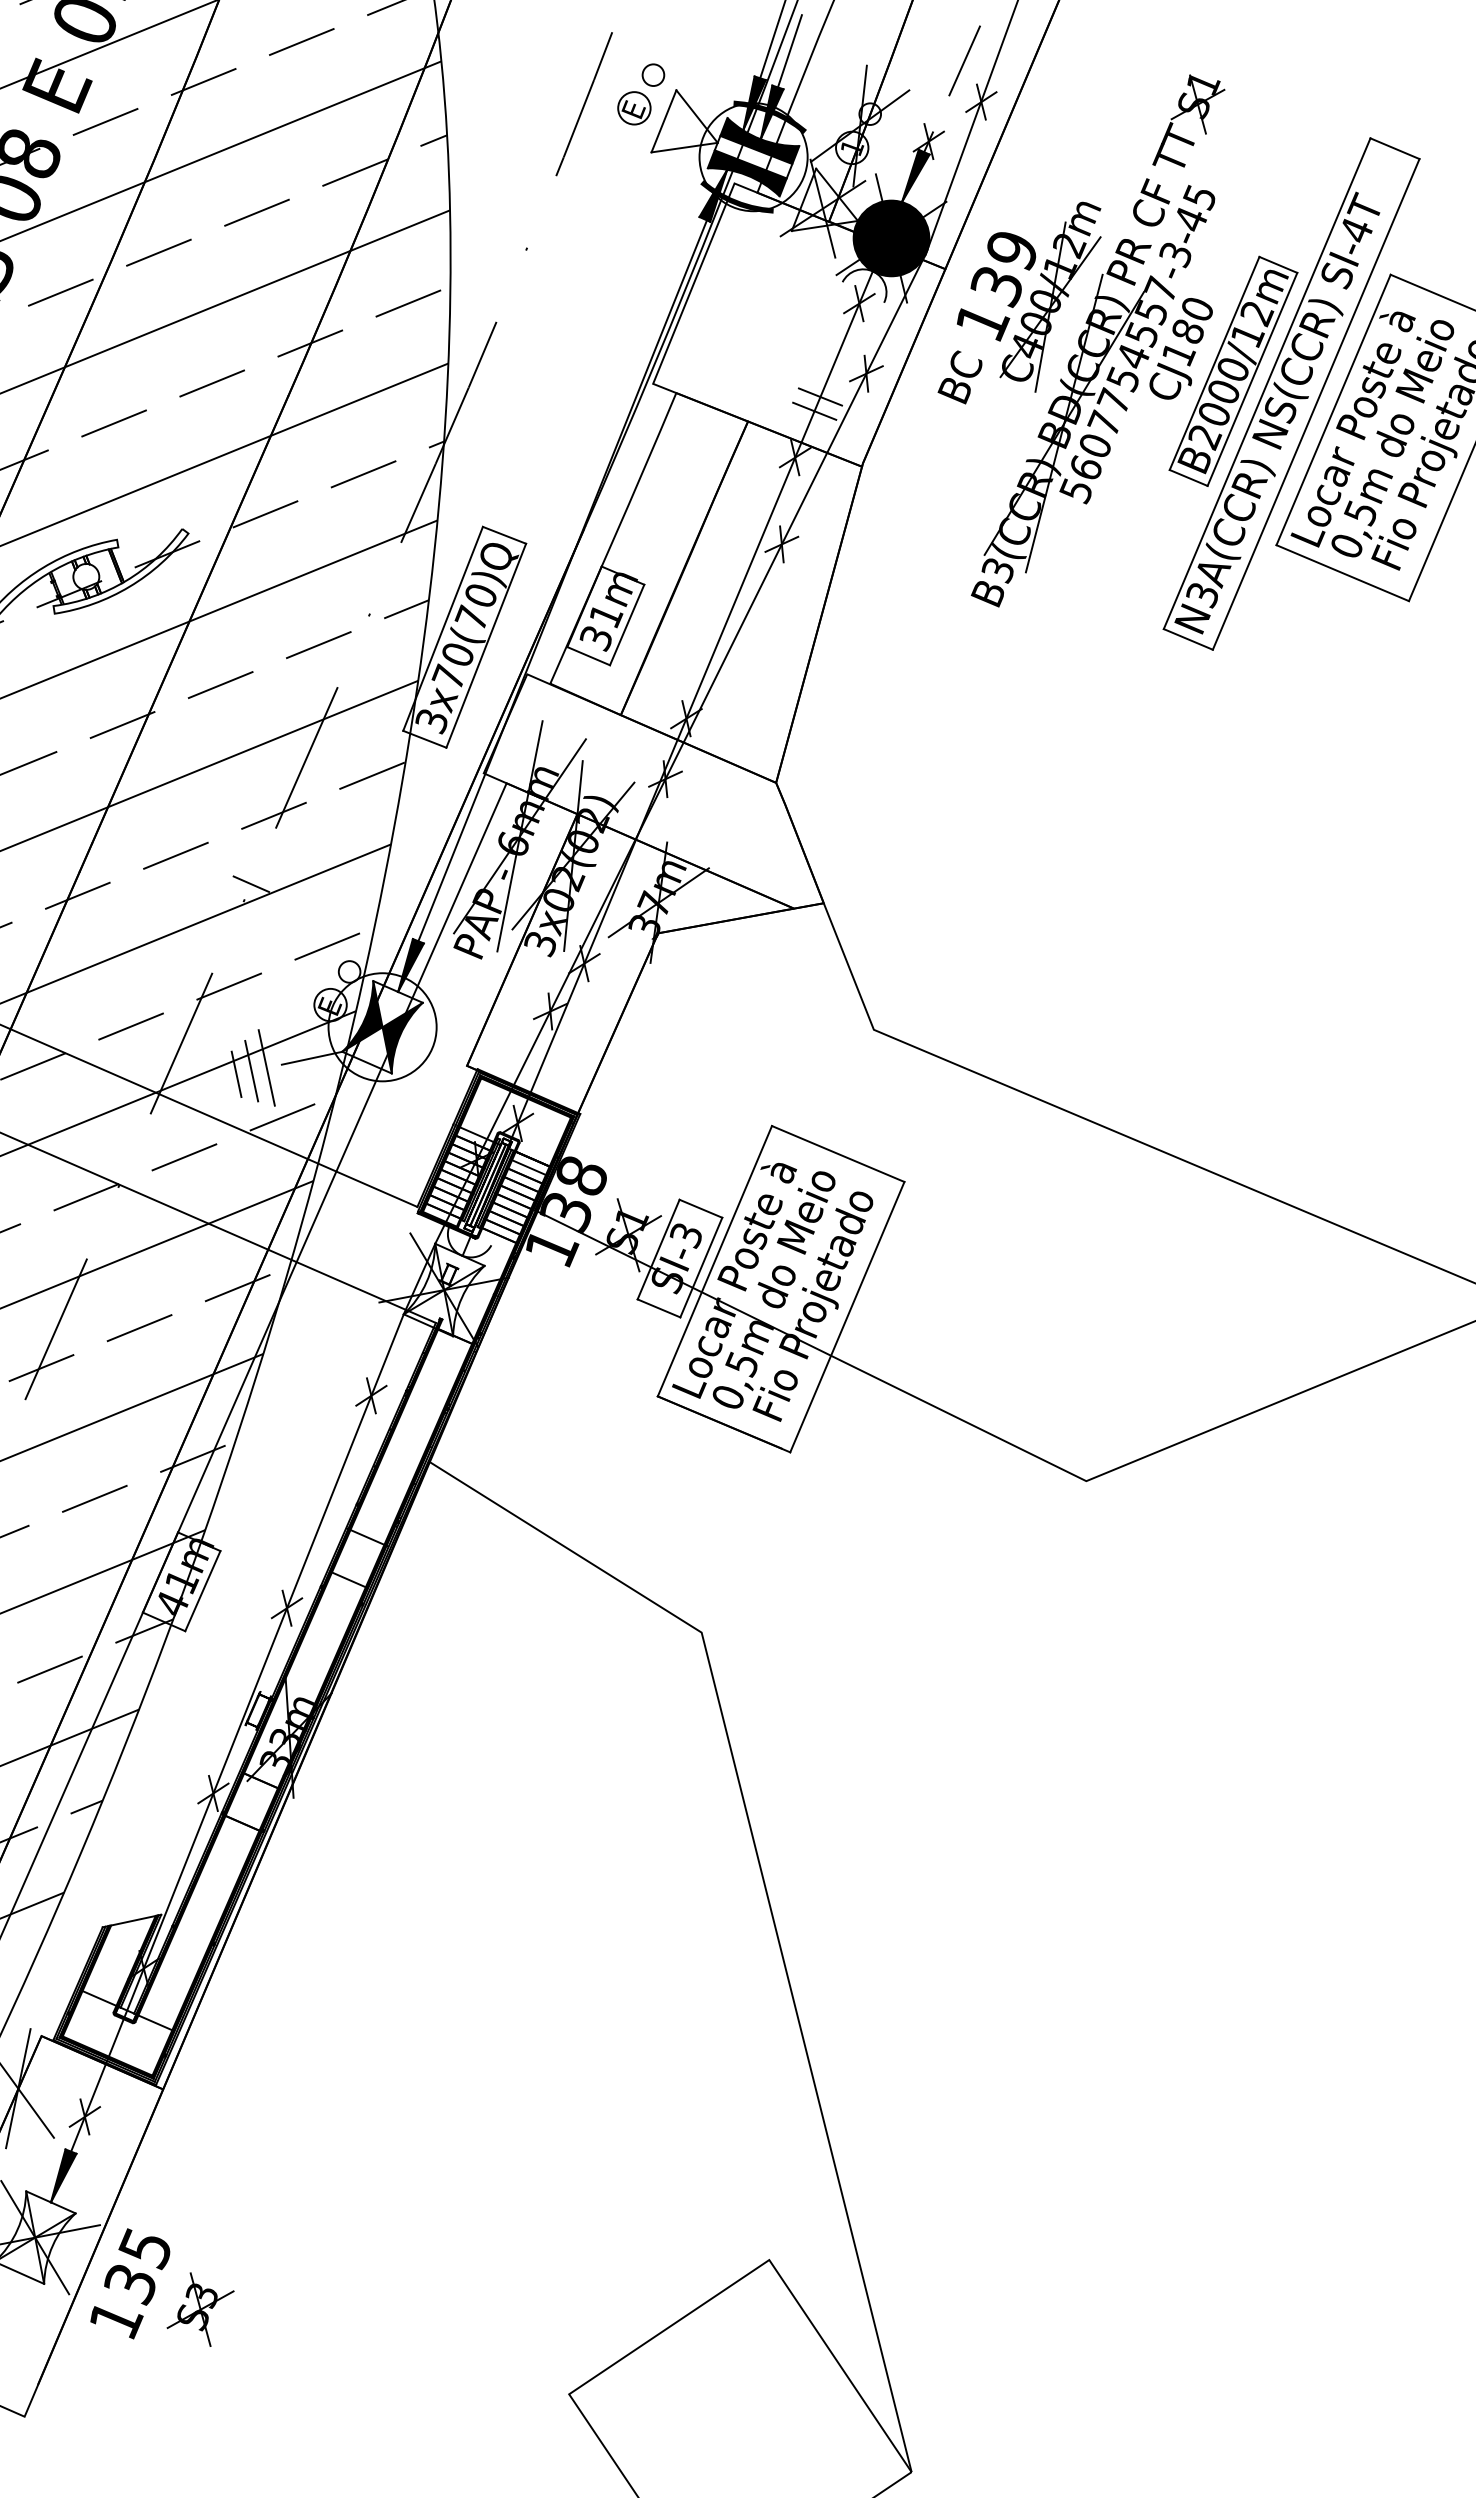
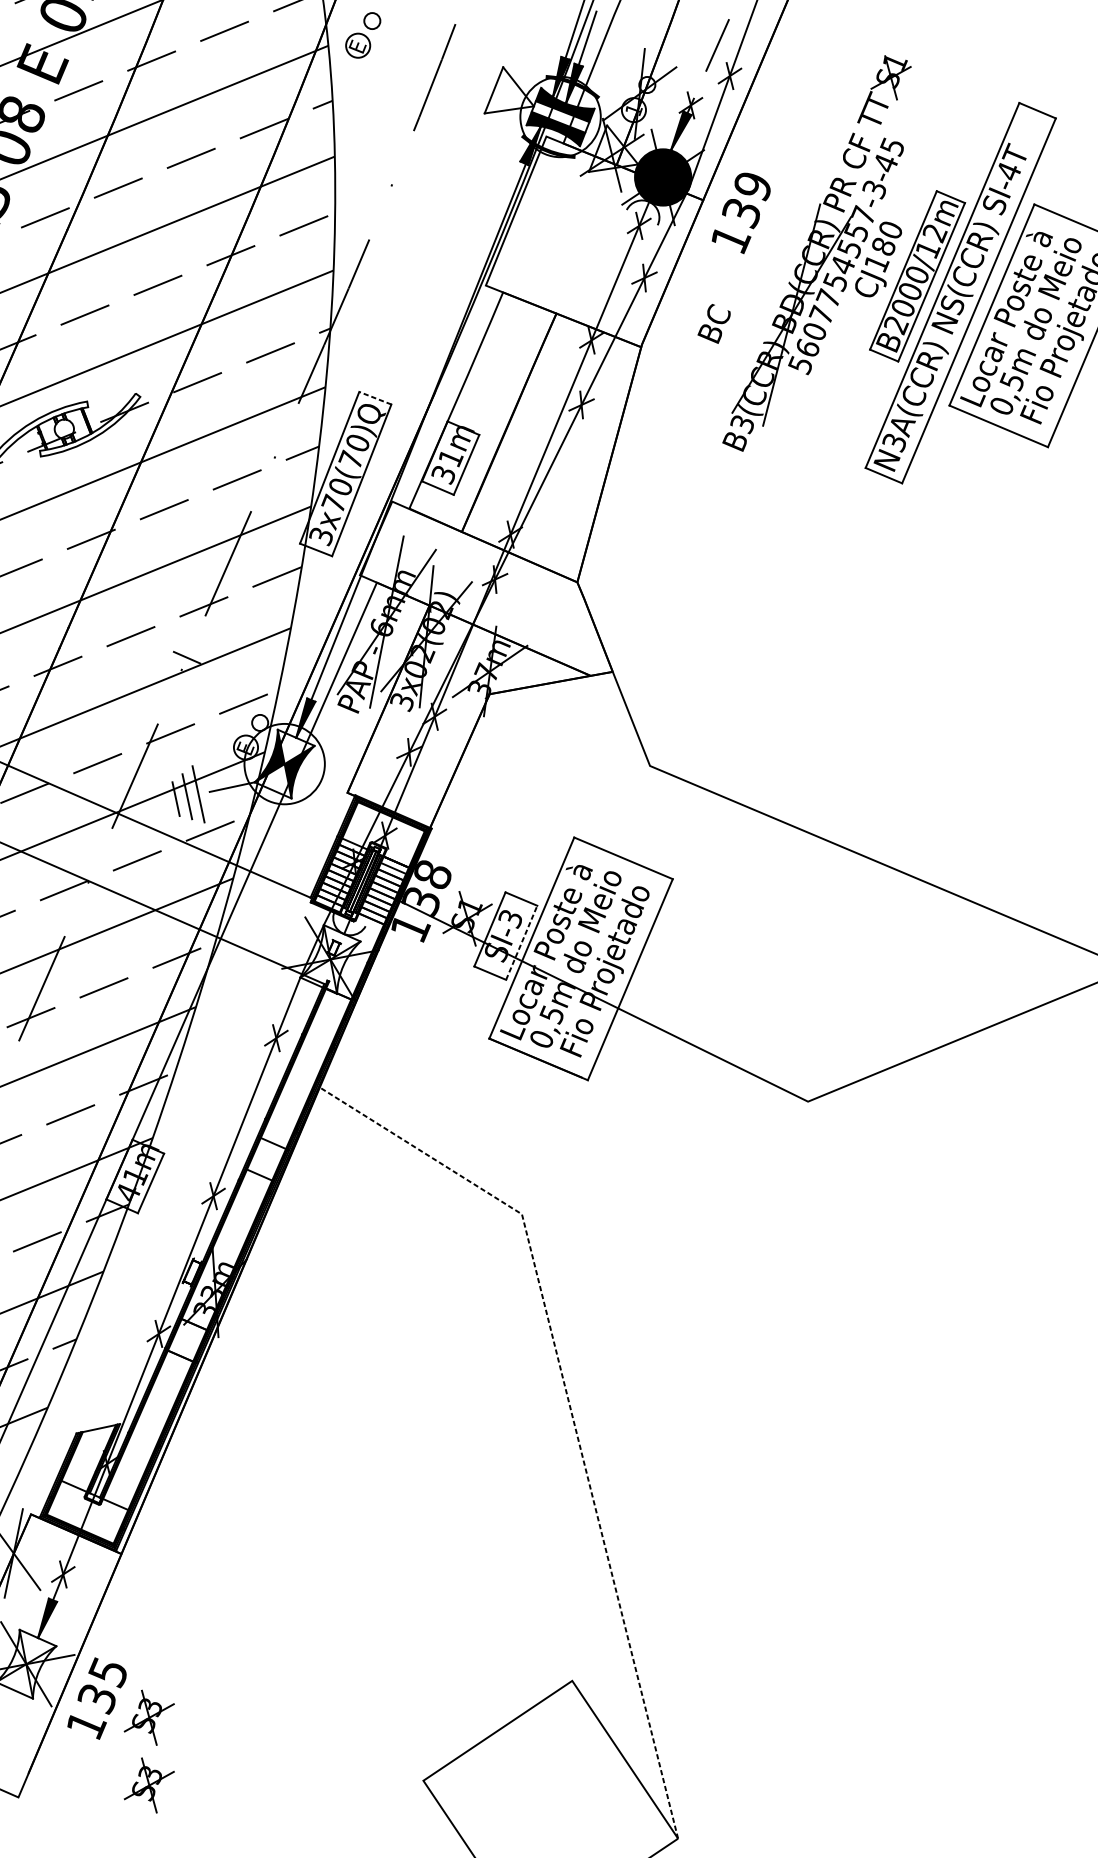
part: (641, 94) -> (363, 35), moved
part: (1050, 296) -> (781, 220), removed
text: (959, 377) -> (713, 324), moved
line: (820, 396) -> (610, 294), removed
line: (814, 410) -> (605, 305), removed
line: (504, 535) -> (375, 398), solid -> dashed
line: (701, 1267) -> (521, 942), solid -> dashed
line: (767, 1895) -> (570, 1409), solid -> dashed
part: (200, 2400) -> (149, 1785), added

